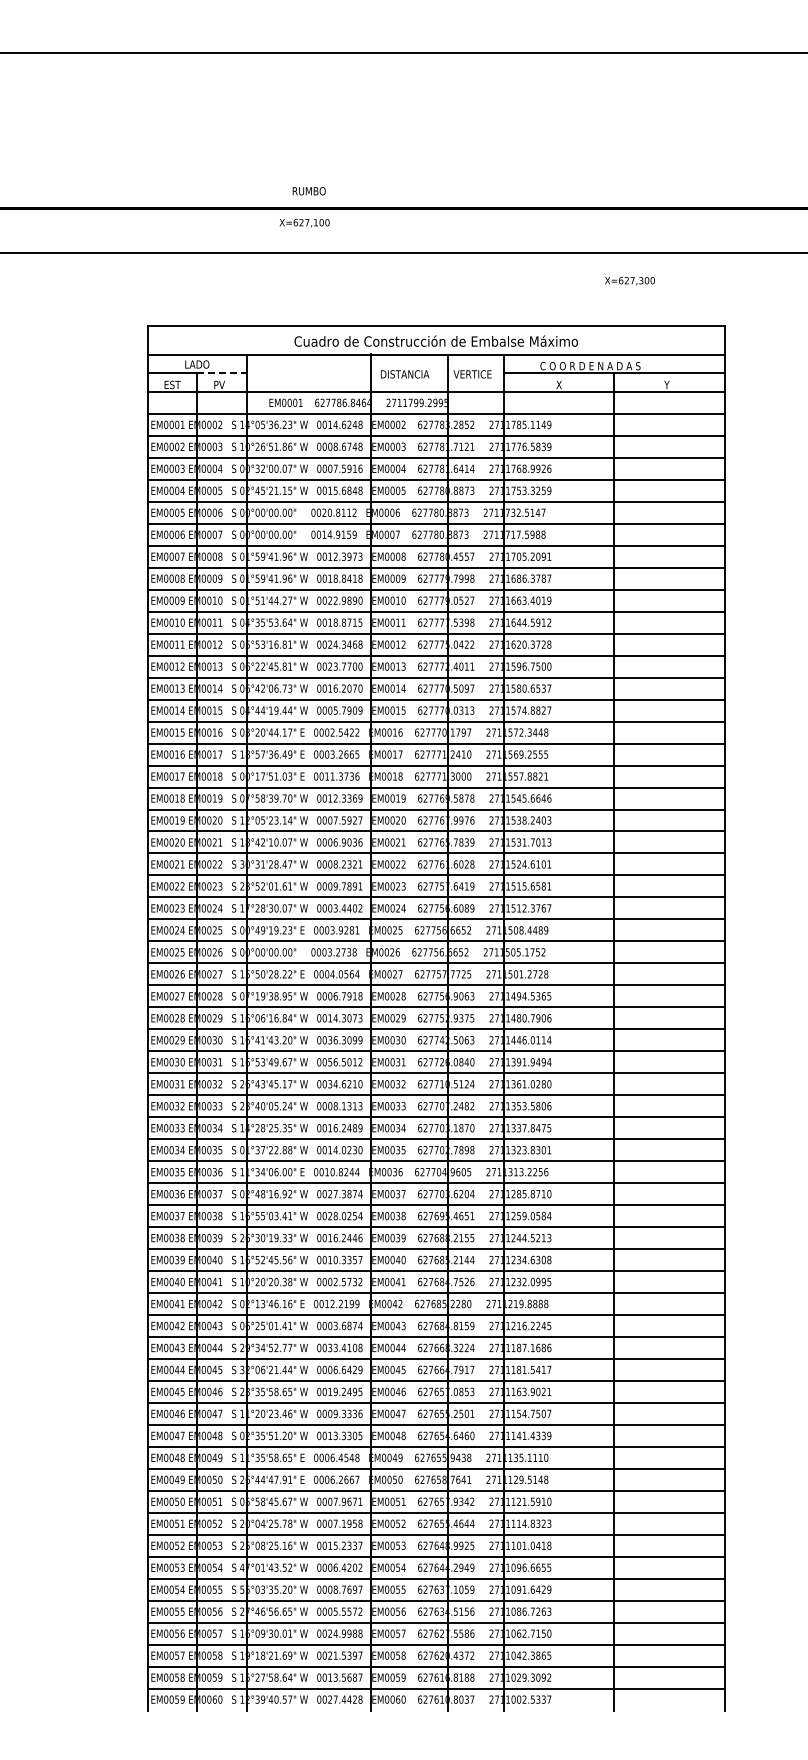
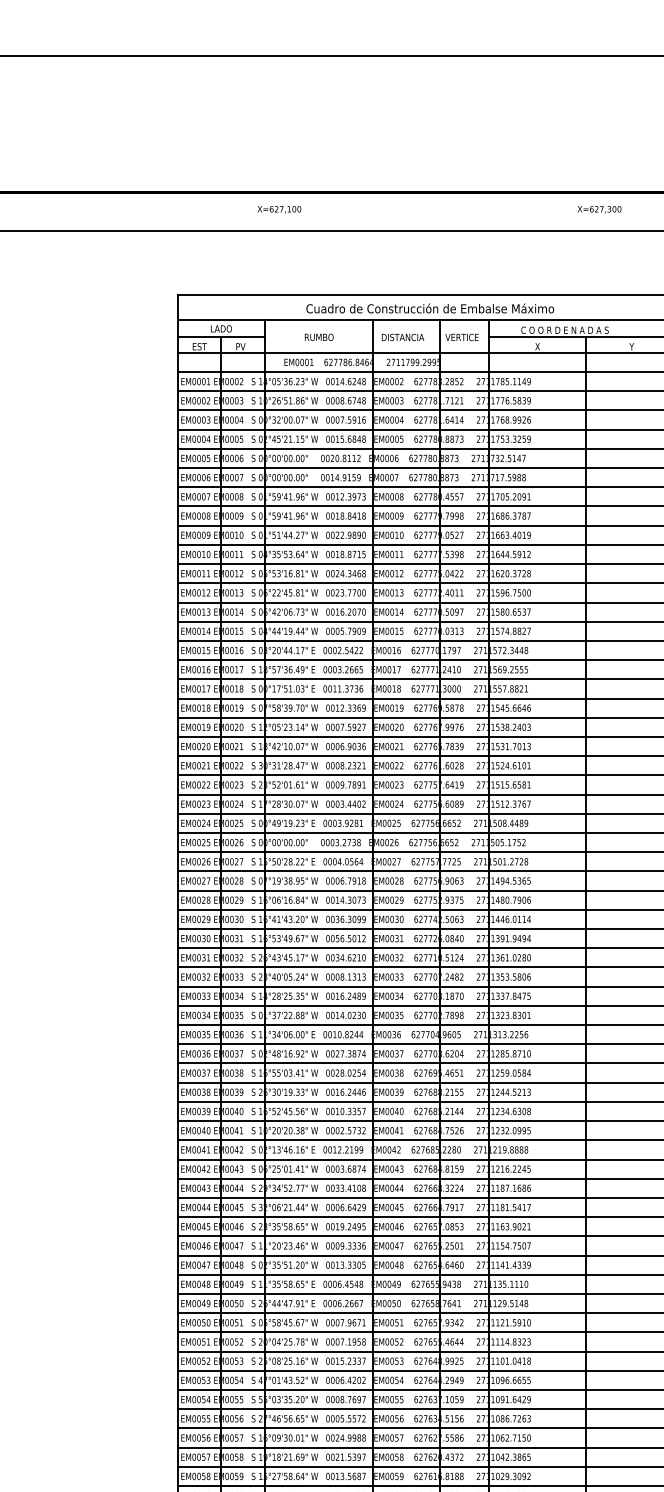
text: (308, 191) -> (318, 337), moved
text: (304, 223) -> (279, 210), moved
text: (629, 281) -> (599, 210), moved
line: (221, 373) -> (242, 336), dashed -> solid

